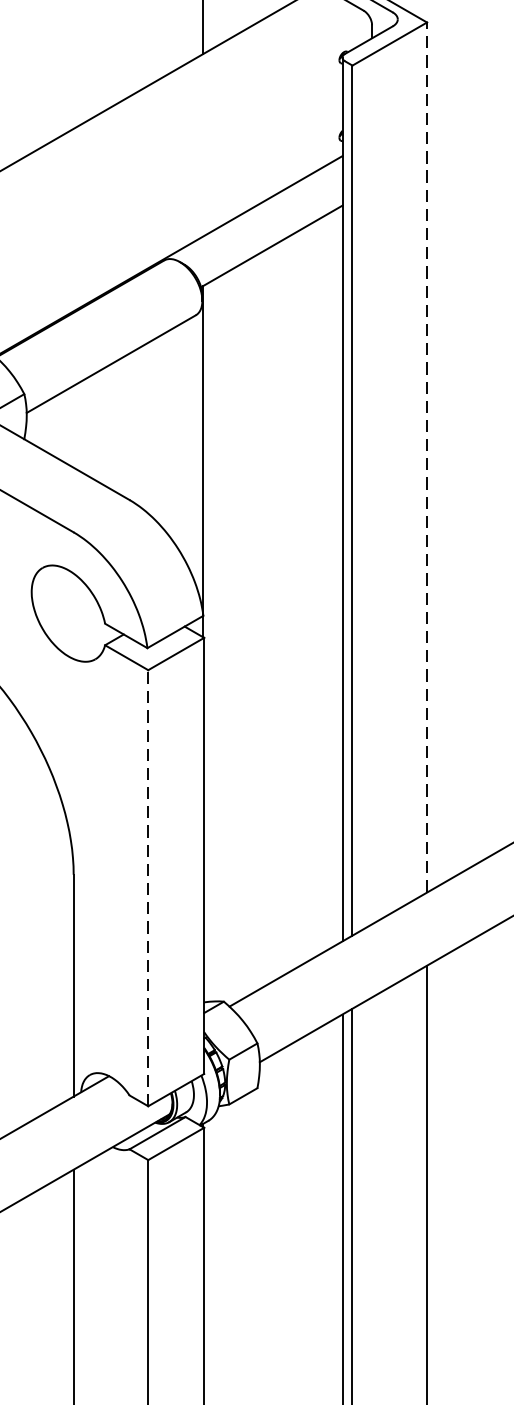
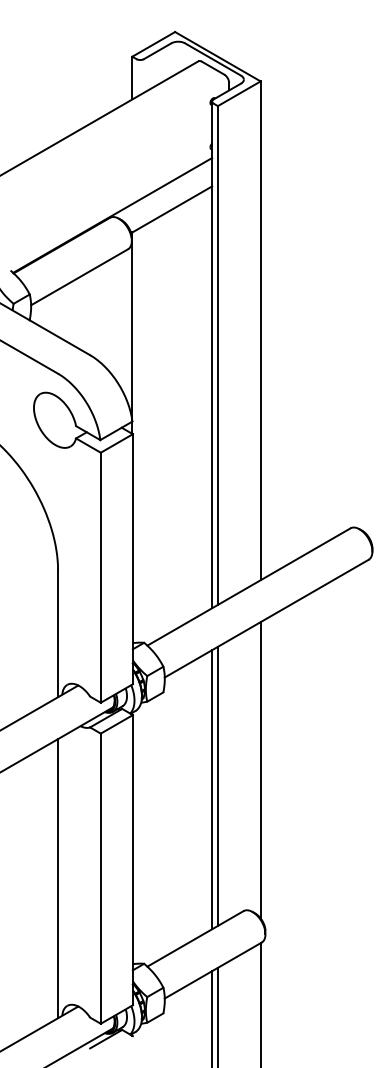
line: (426, 456) -> (260, 330), dashed -> solid
line: (147, 887) -> (100, 577), dashed -> solid

